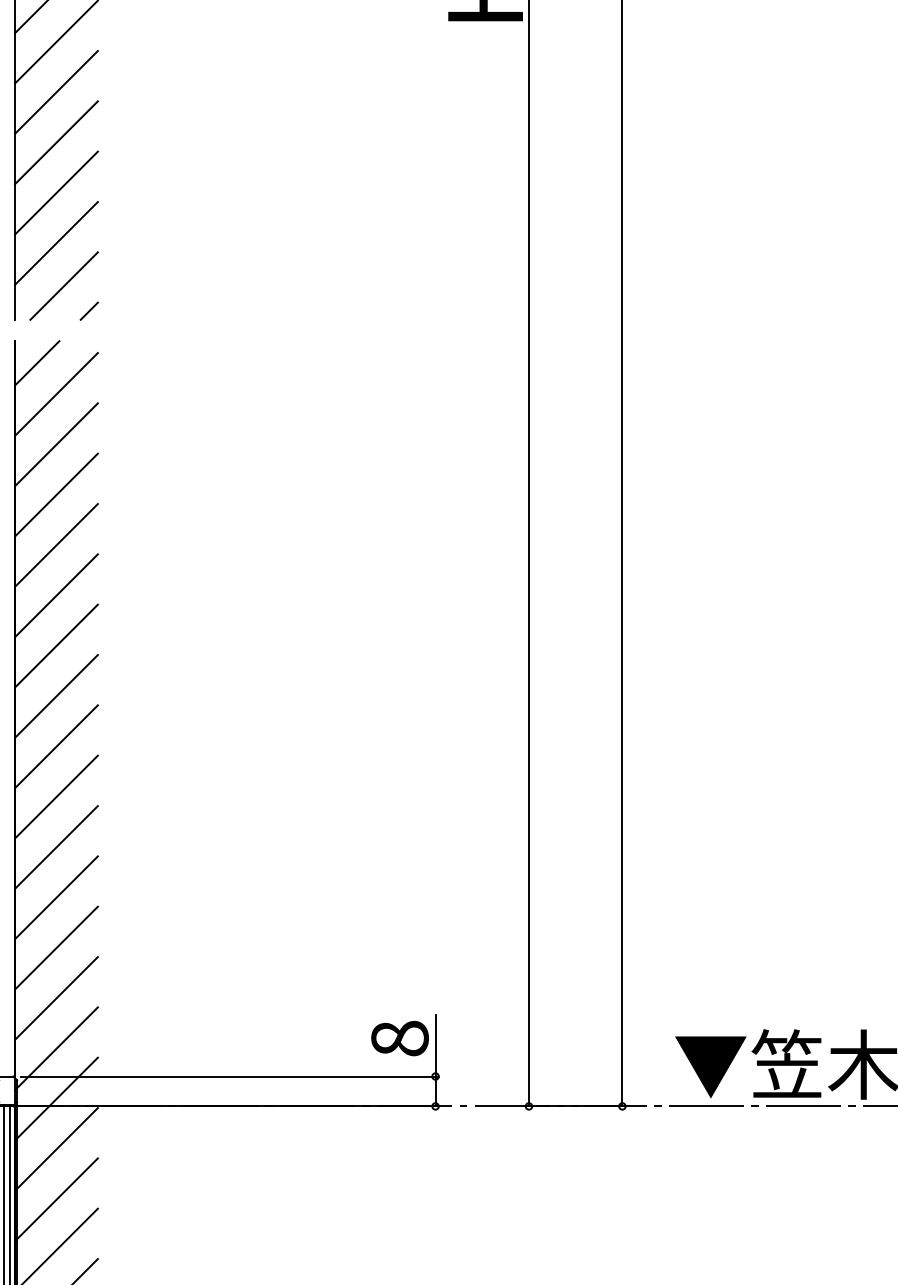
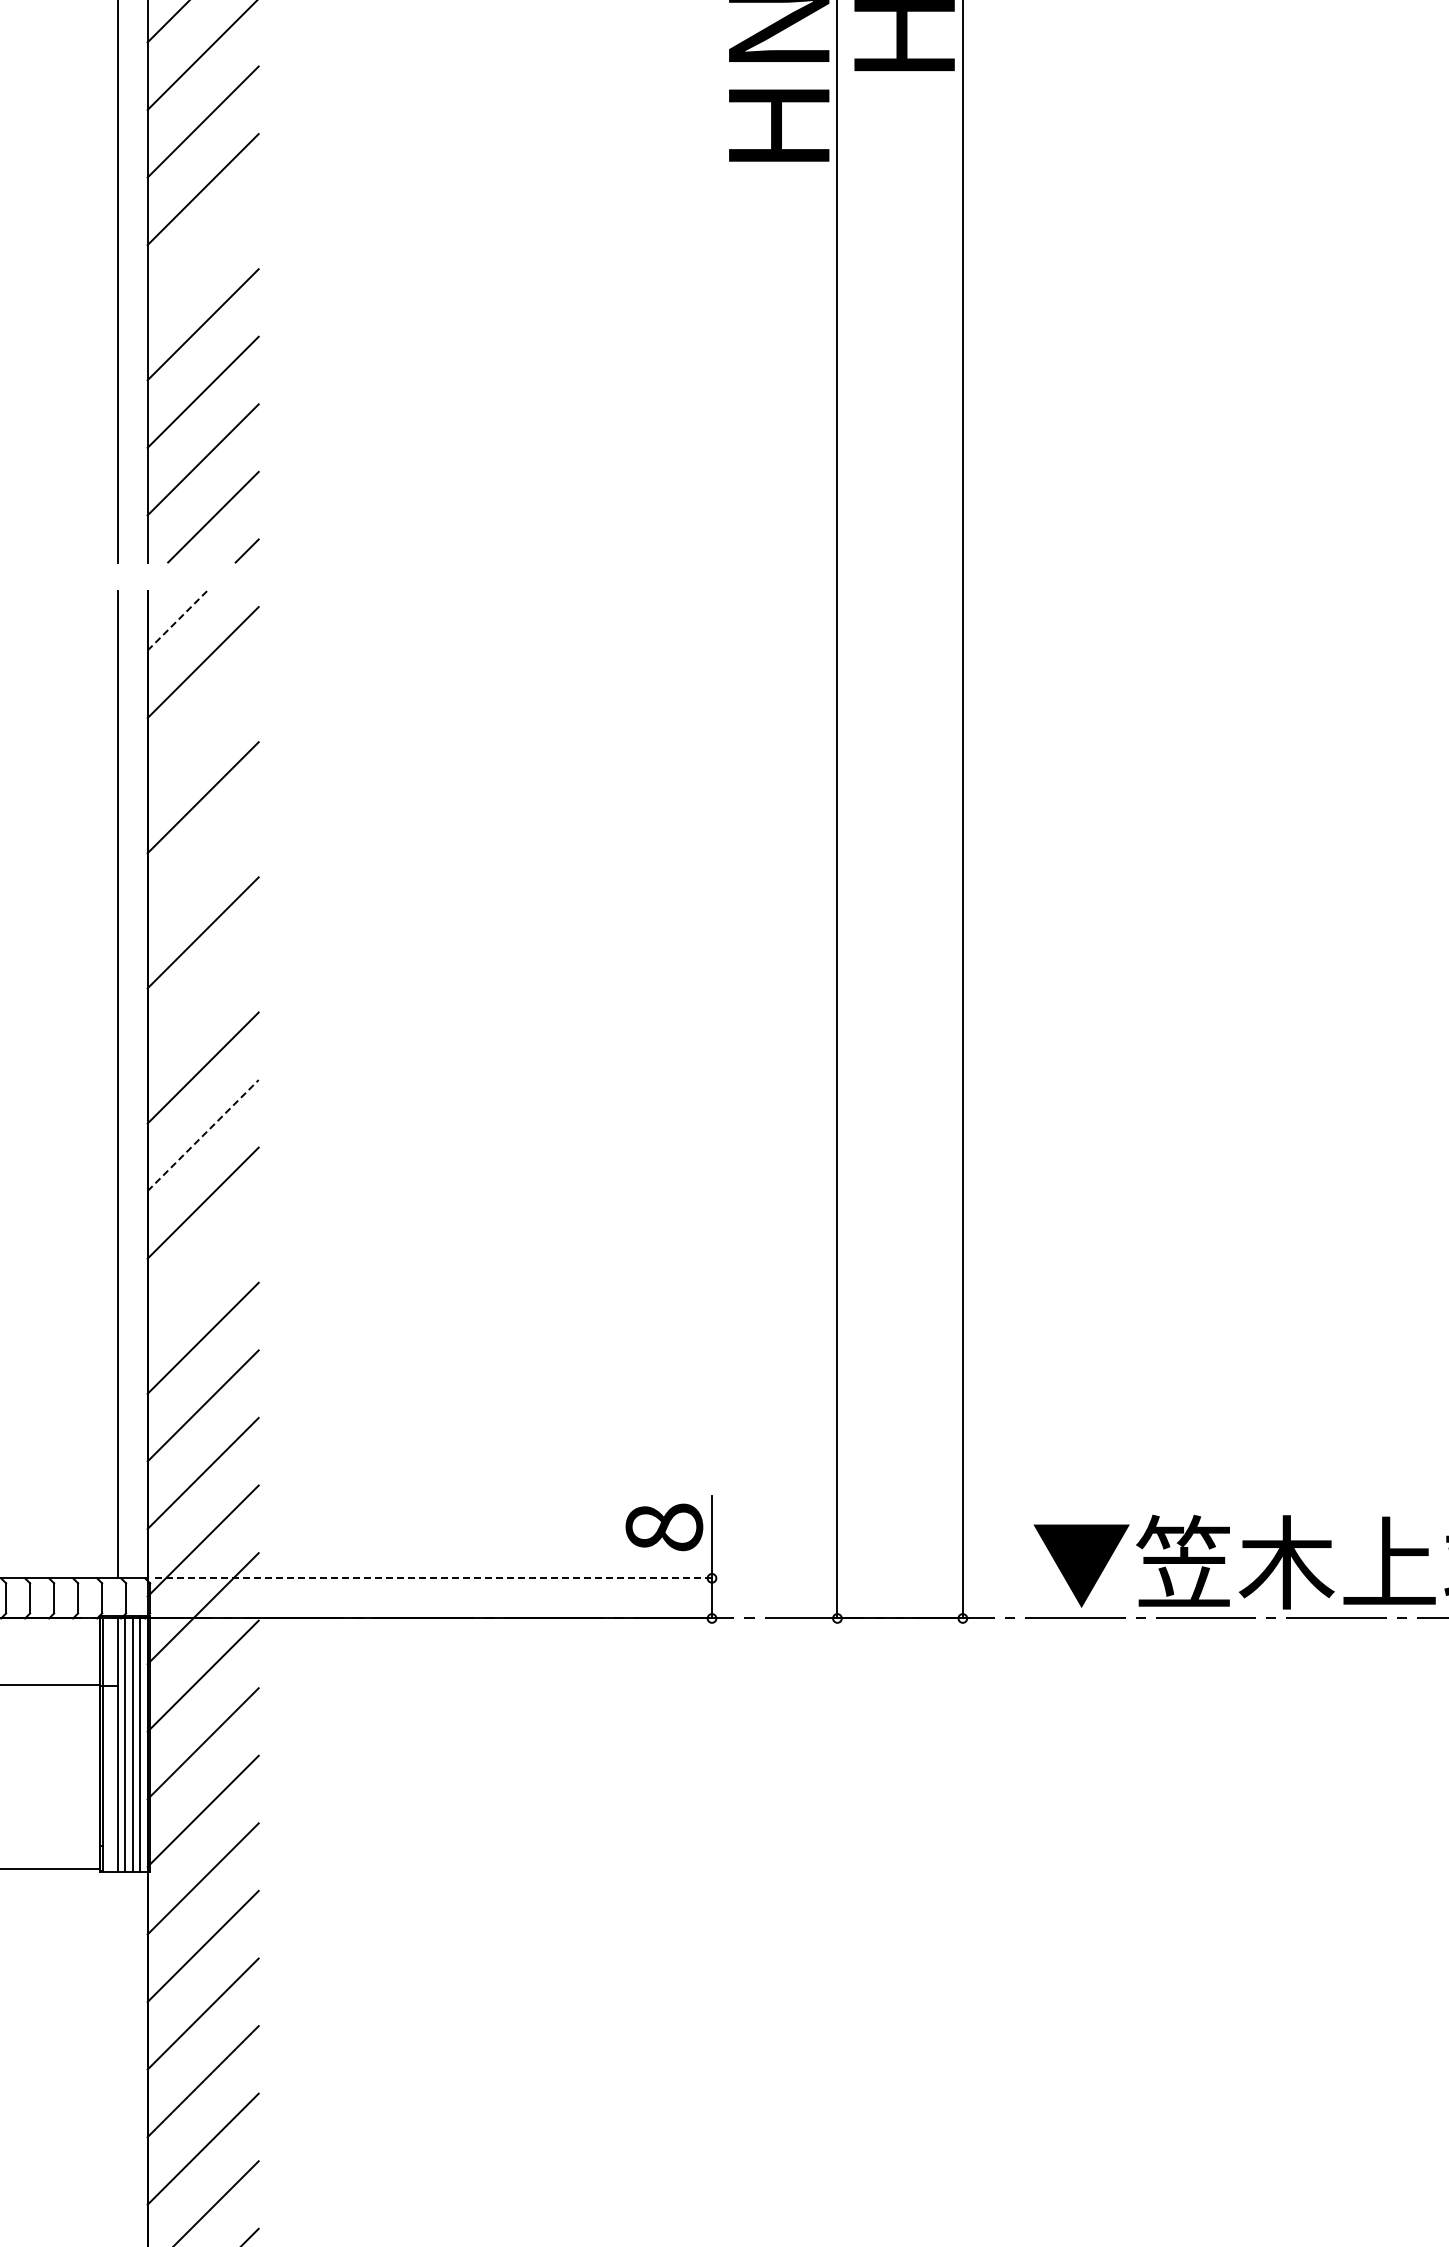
line: (56, 91) -> (202, 256), removed
line: (37, 363) -> (177, 620), solid -> dashed
line: (56, 444) -> (202, 729), removed
line: (56, 544) -> (202, 864), removed
line: (56, 645) -> (202, 999), removed
line: (56, 746) -> (203, 1135), solid -> dashed
line: (56, 847) -> (202, 1270), removed
line: (230, 1076) -> (436, 1578), solid -> dashed

